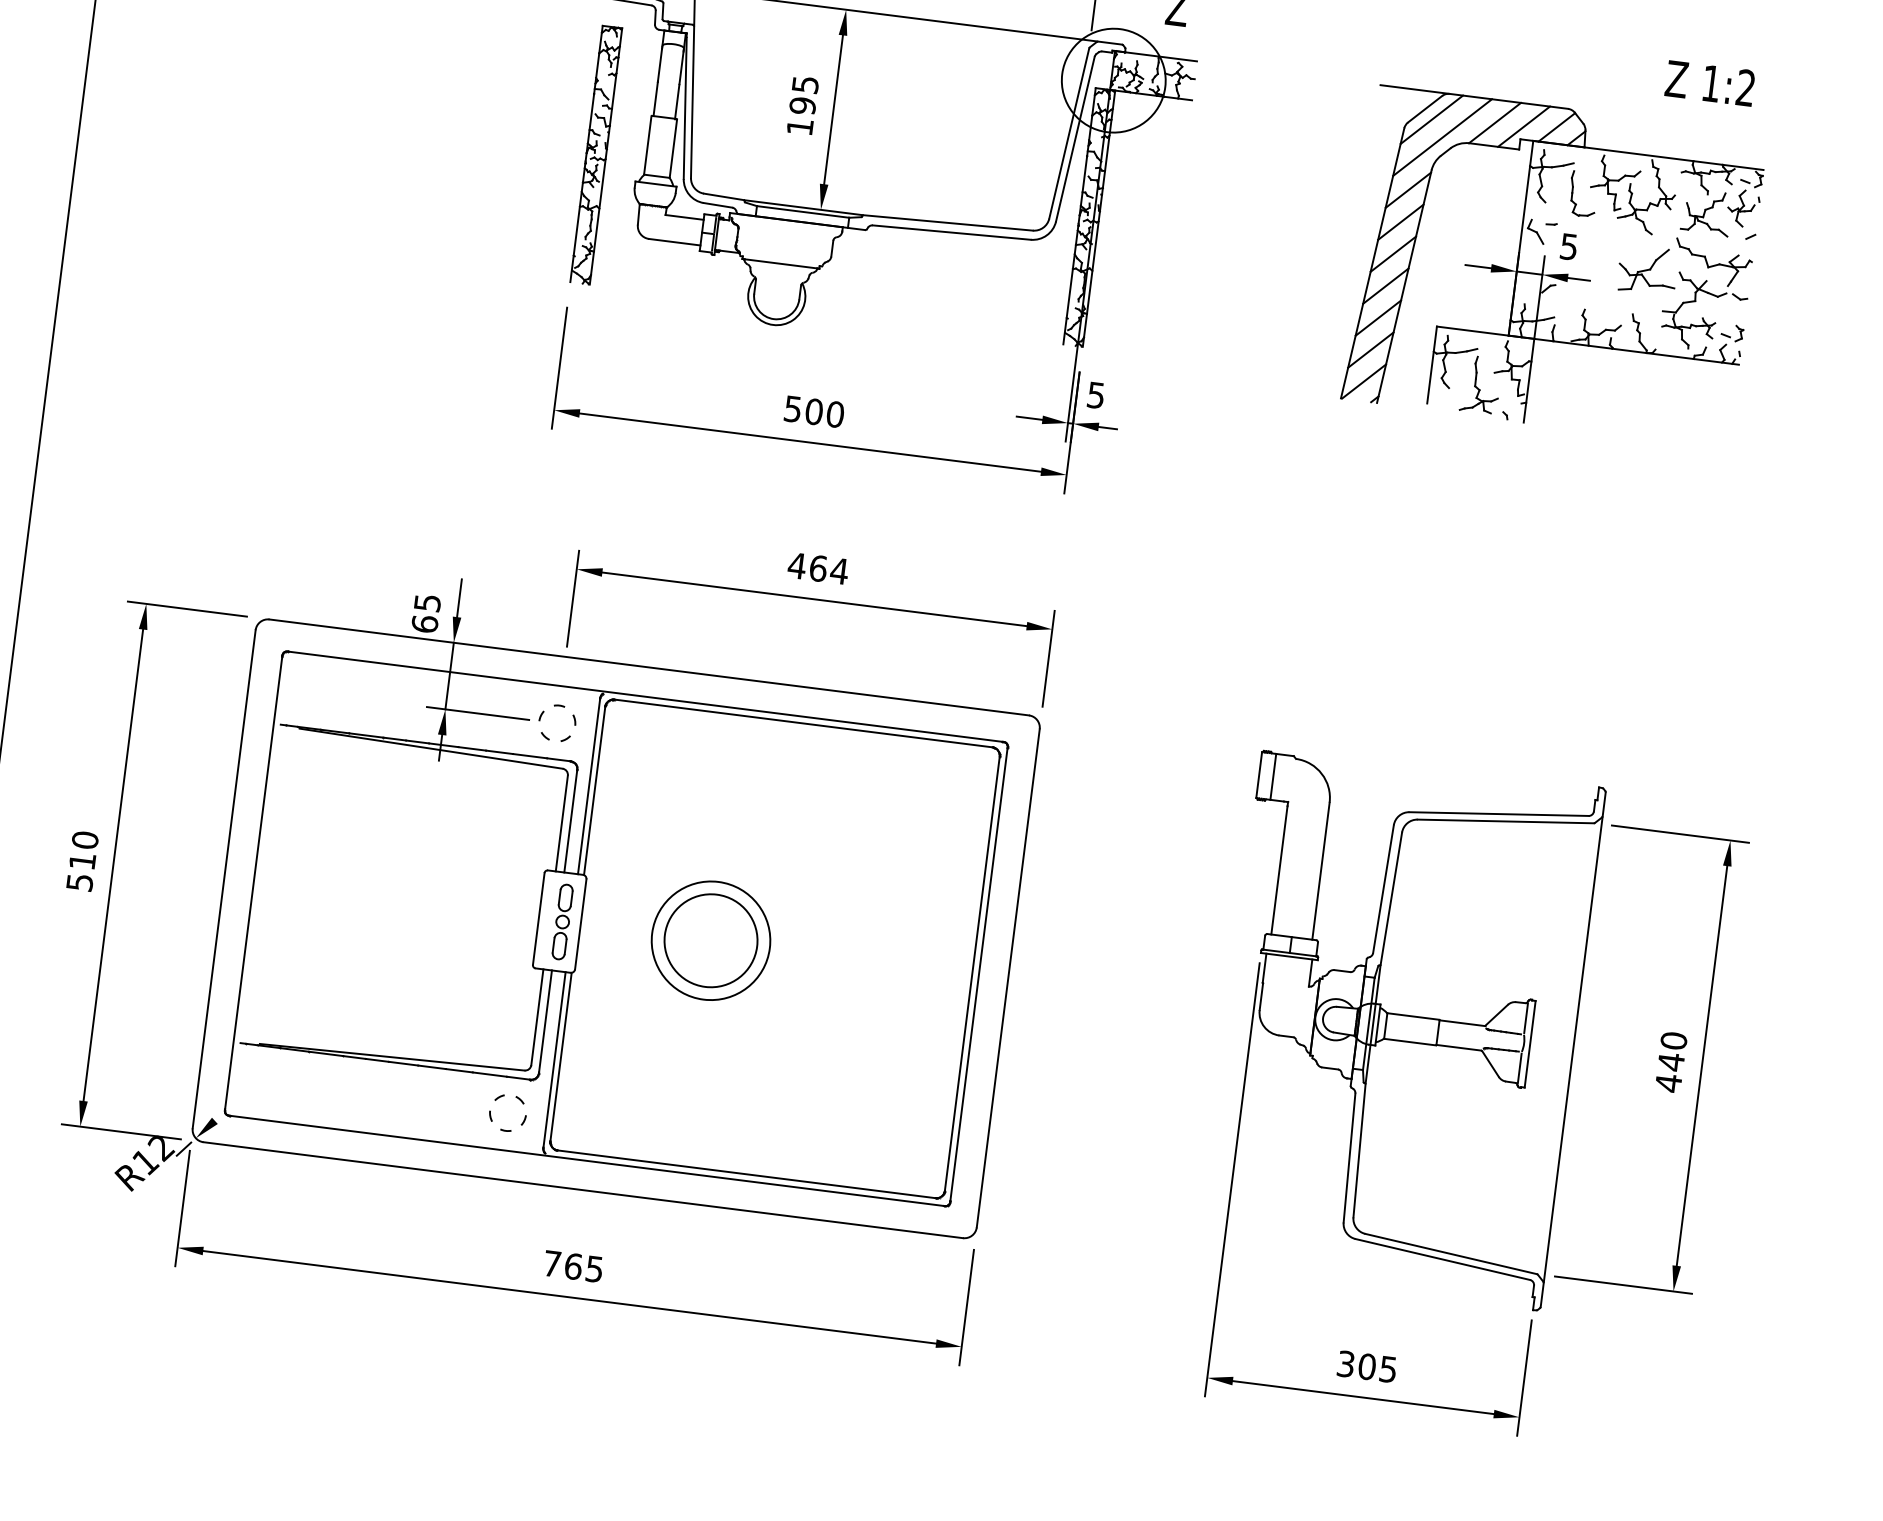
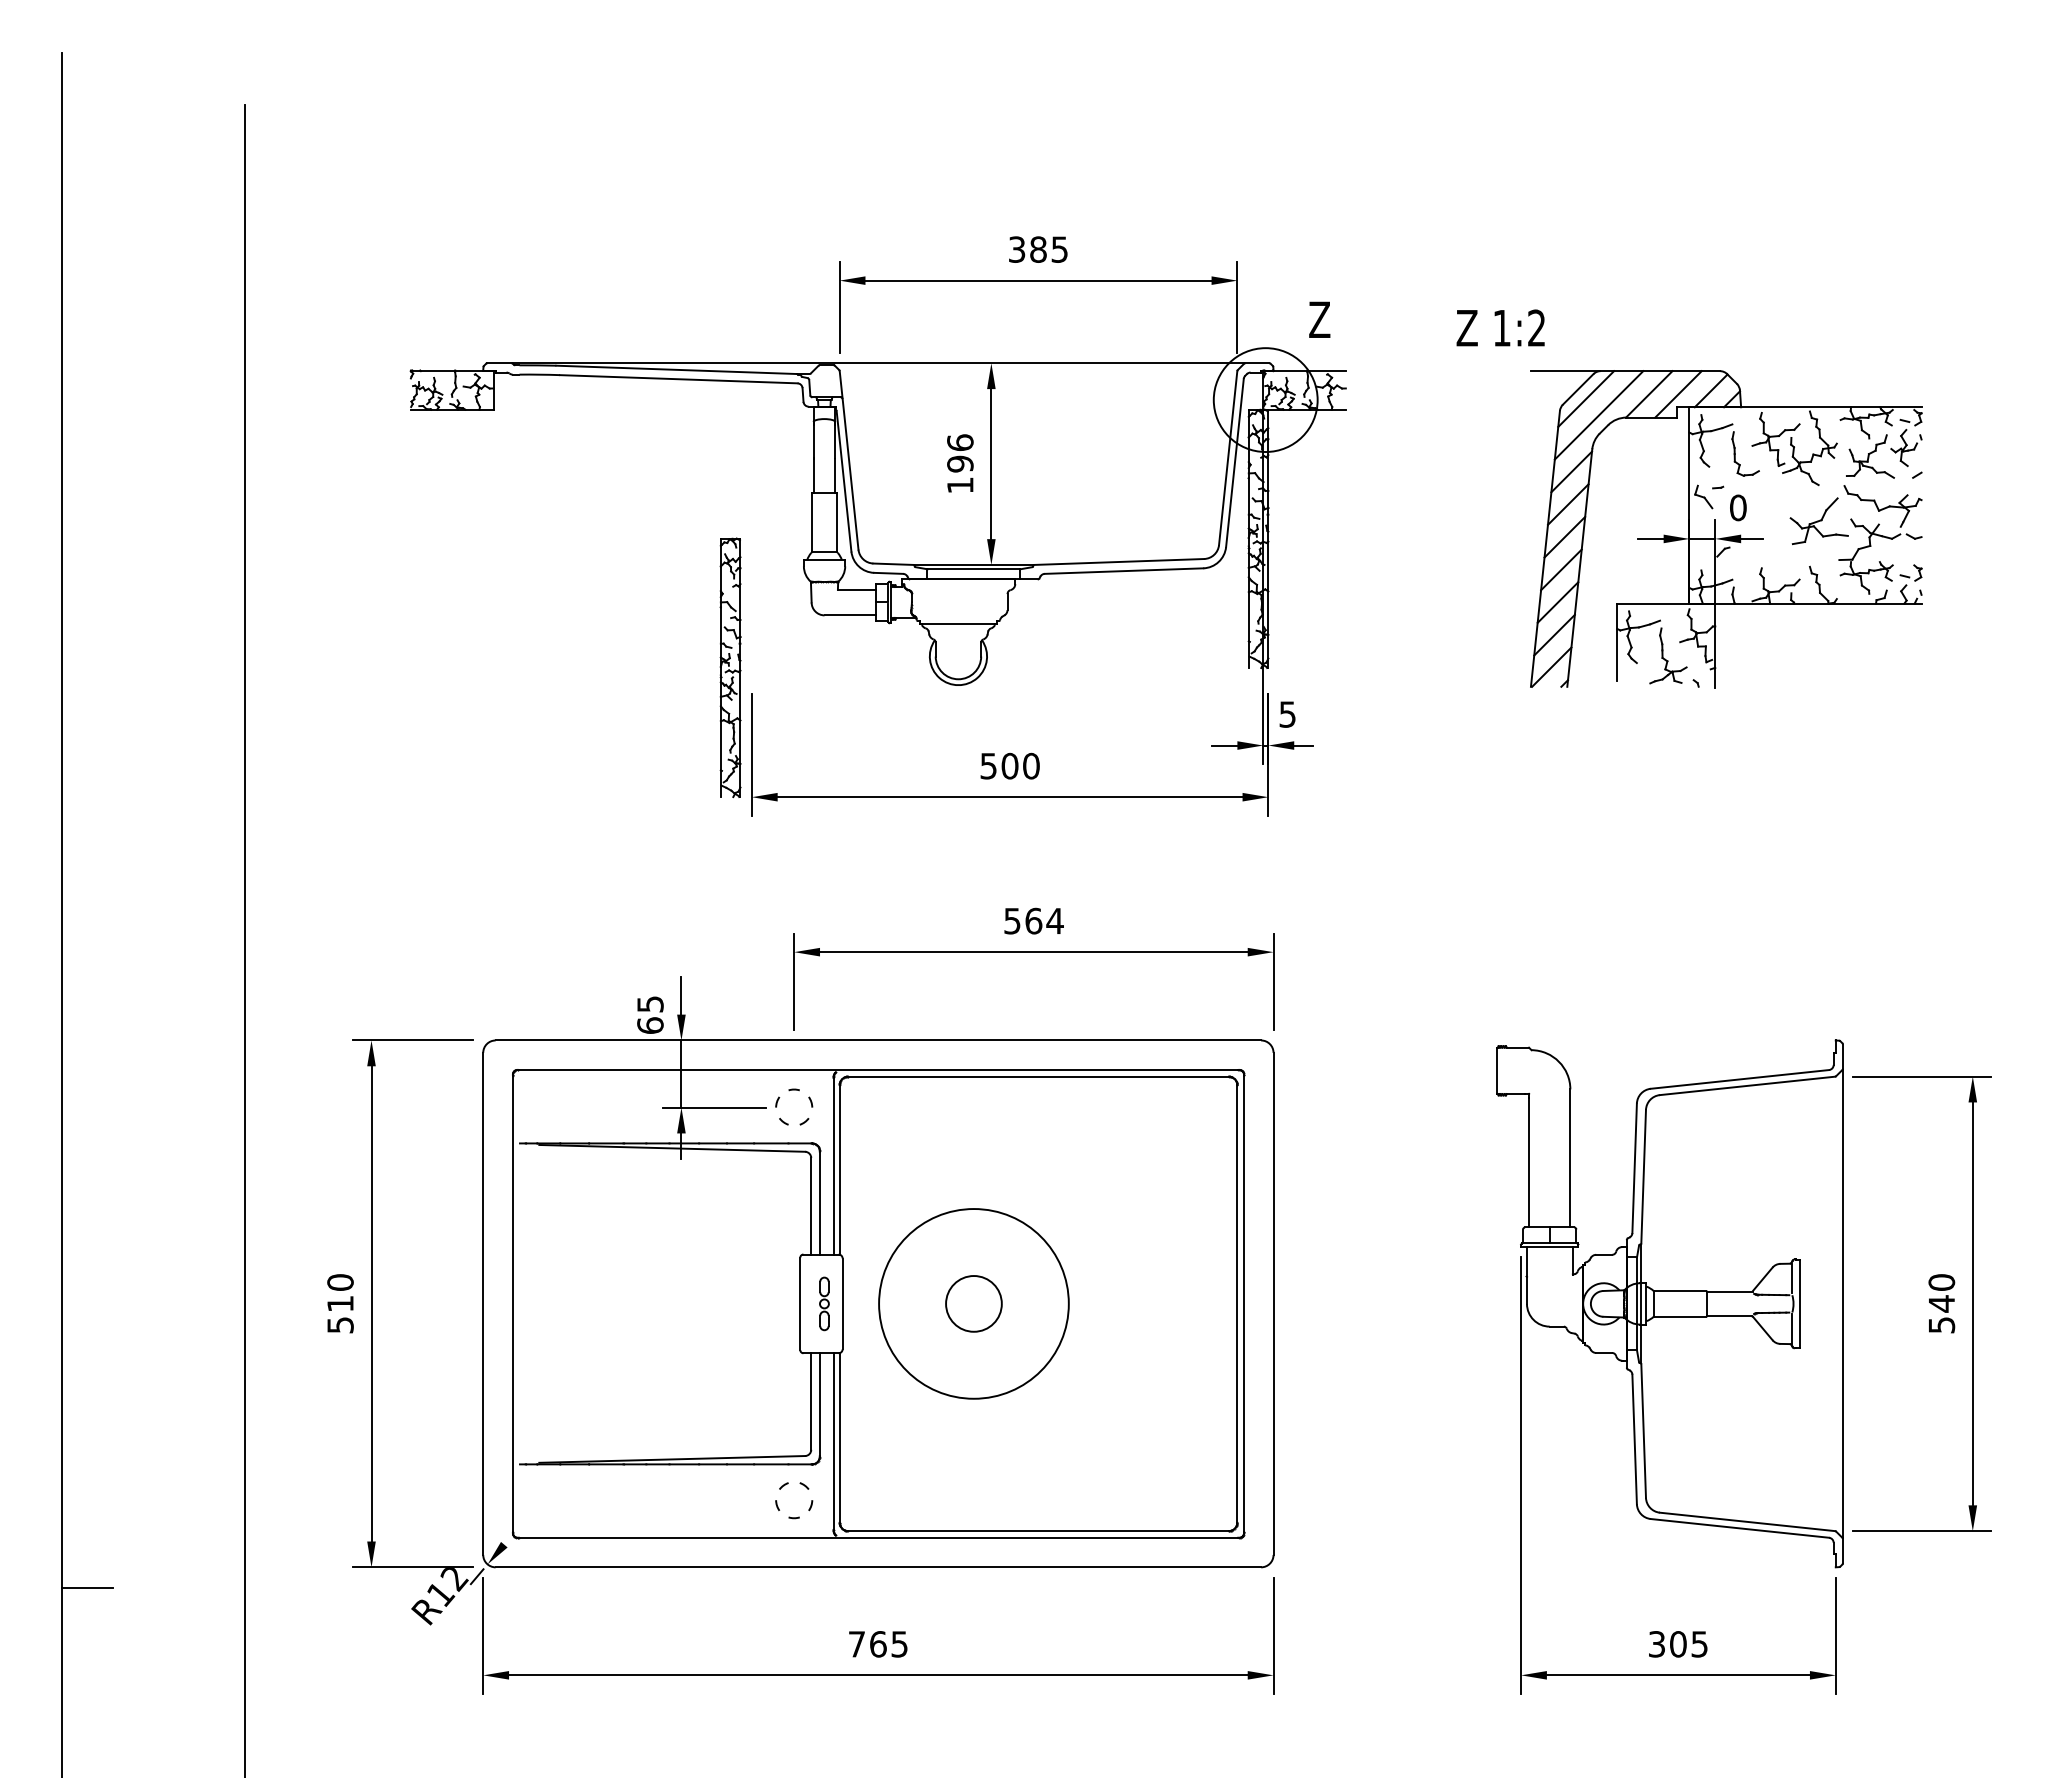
text: (1709, 82) -> (1500, 327), moved
text: (805, 84) -> (960, 442), 195 -> 196
part: (596, 154) -> (730, 667), moved
text: (1569, 246) -> (1738, 507), 5 -> 0
text: (797, 566) -> (1012, 921), 464 -> 564
line: (1273, 776) -> (1511, 1070), removed
part: (562, 921) -> (824, 1303), size x0.7
circle: (710, 940) -> (973, 1303), size x0.6
circle: (710, 940) -> (973, 1303), size x1.6
text: (1669, 1083) -> (1942, 1325), 440 -> 540

